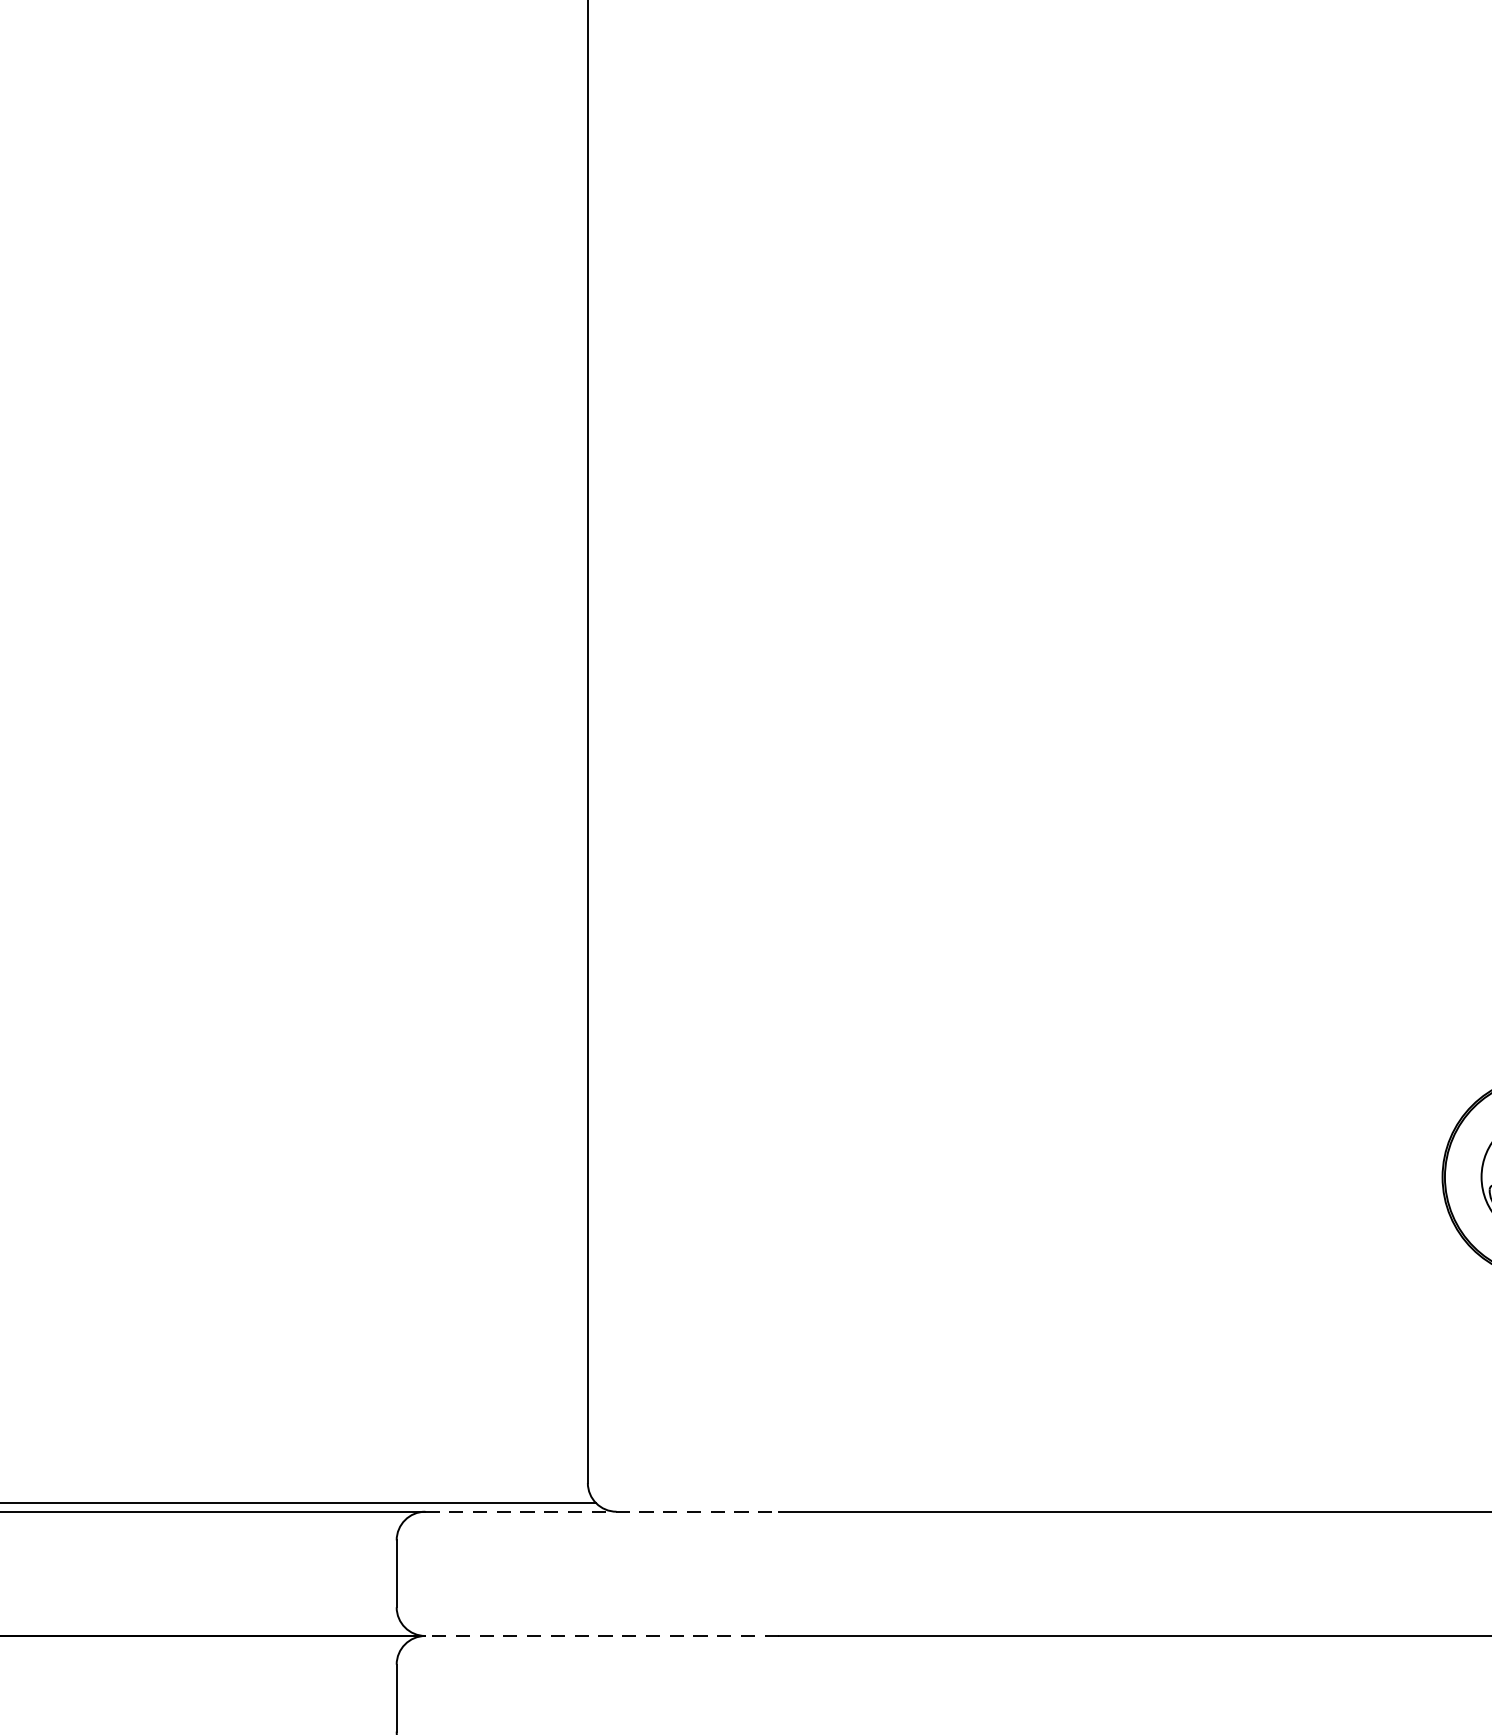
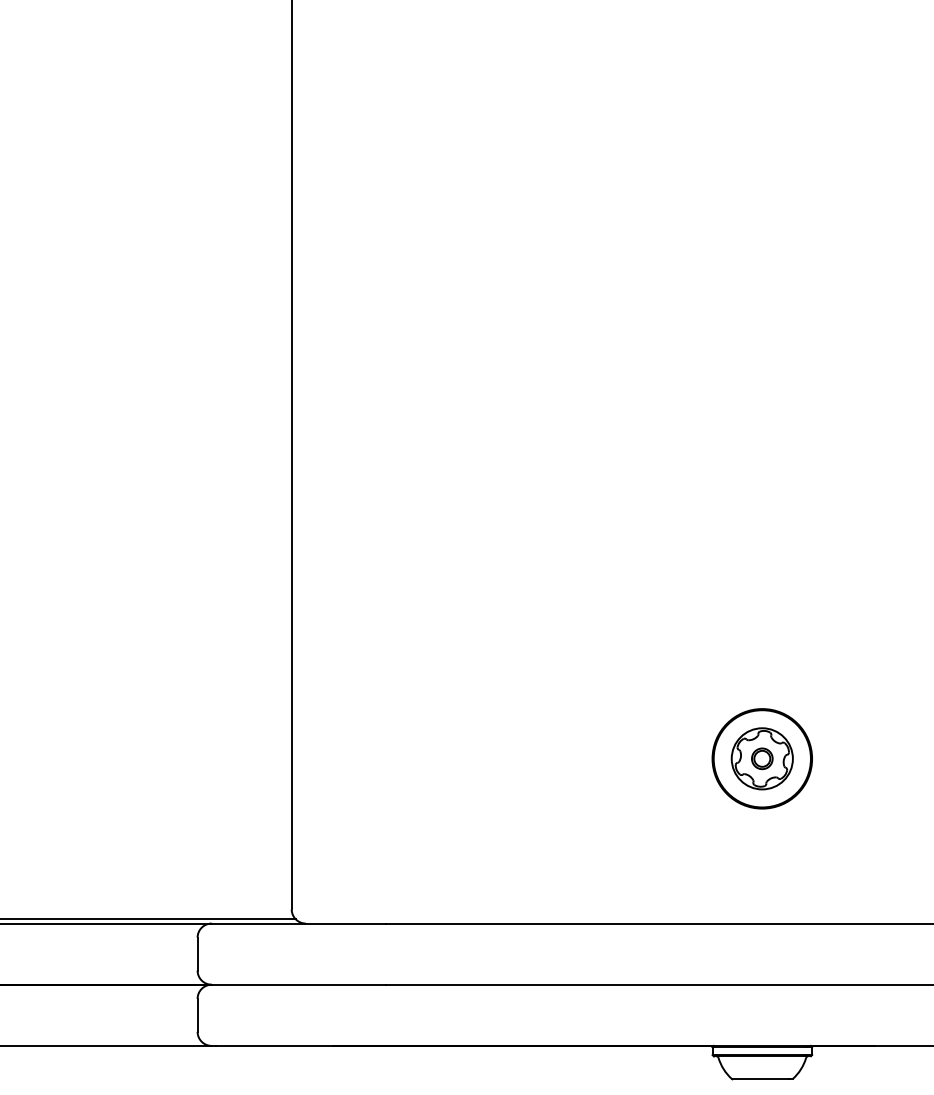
line: (603, 1511) -> (299, 923), dashed -> solid
line: (601, 1635) -> (298, 984), dashed -> solid

